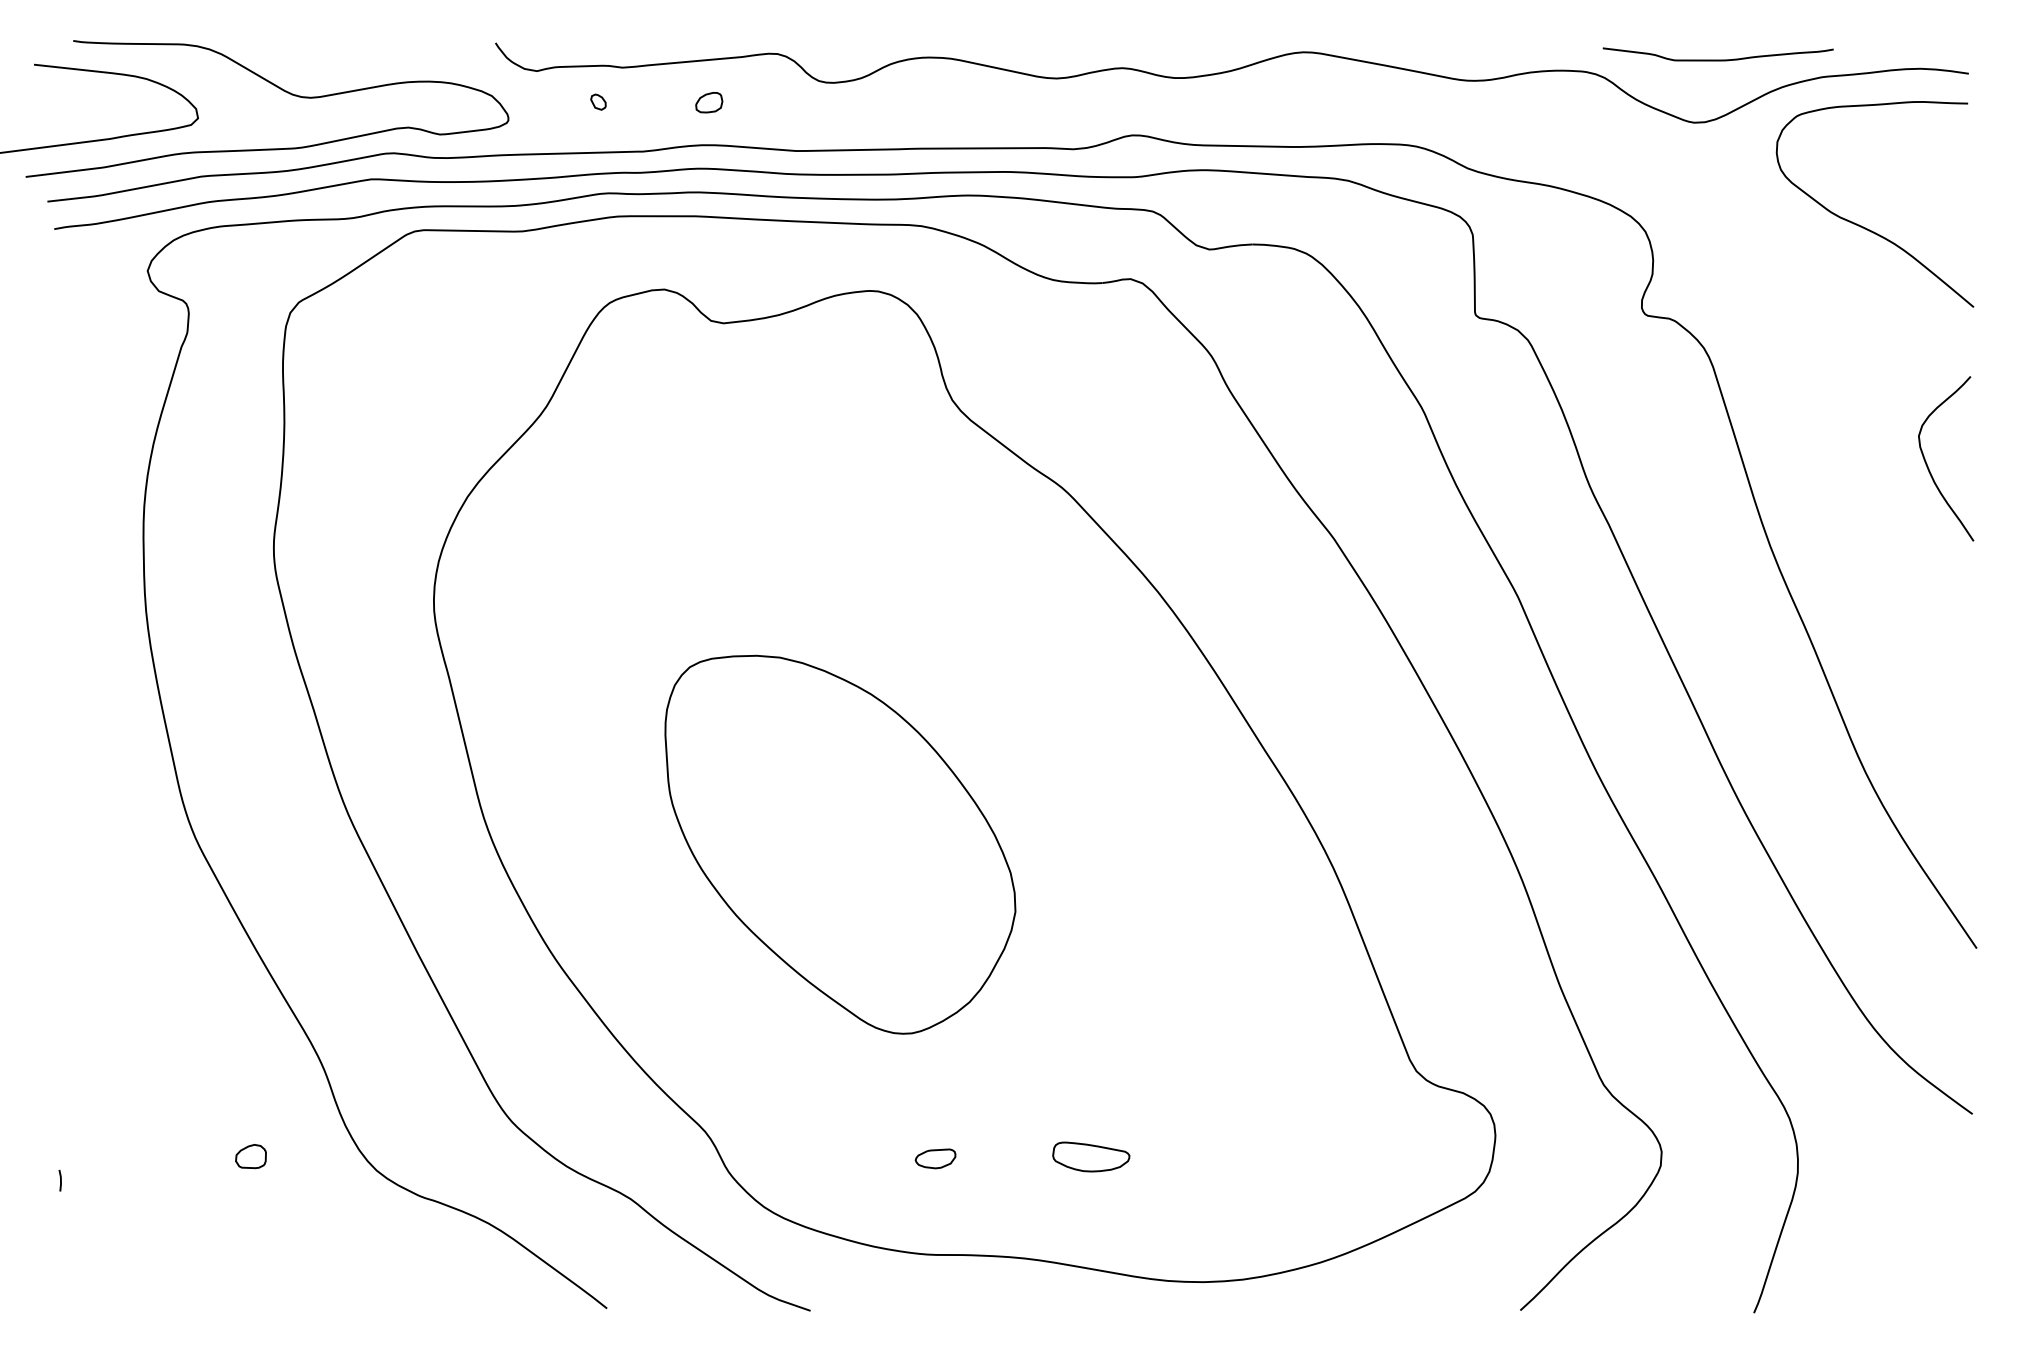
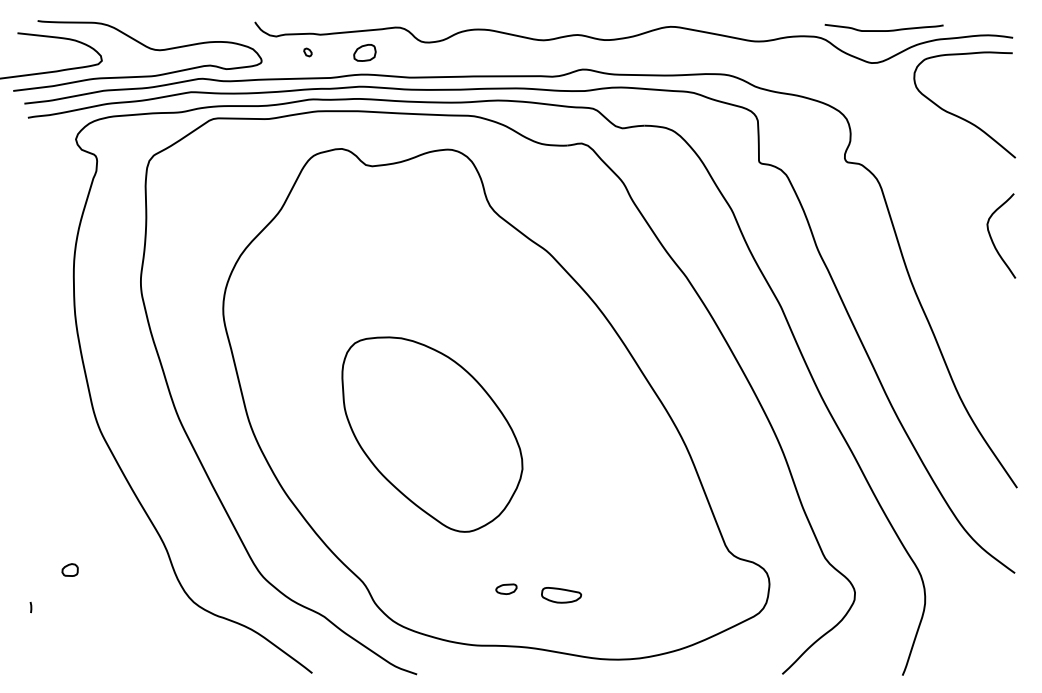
part: (708, 102) -> (364, 52), size x1.6
part: (249, 1155) -> (69, 569), moved
part: (935, 1157) -> (506, 588), moved

